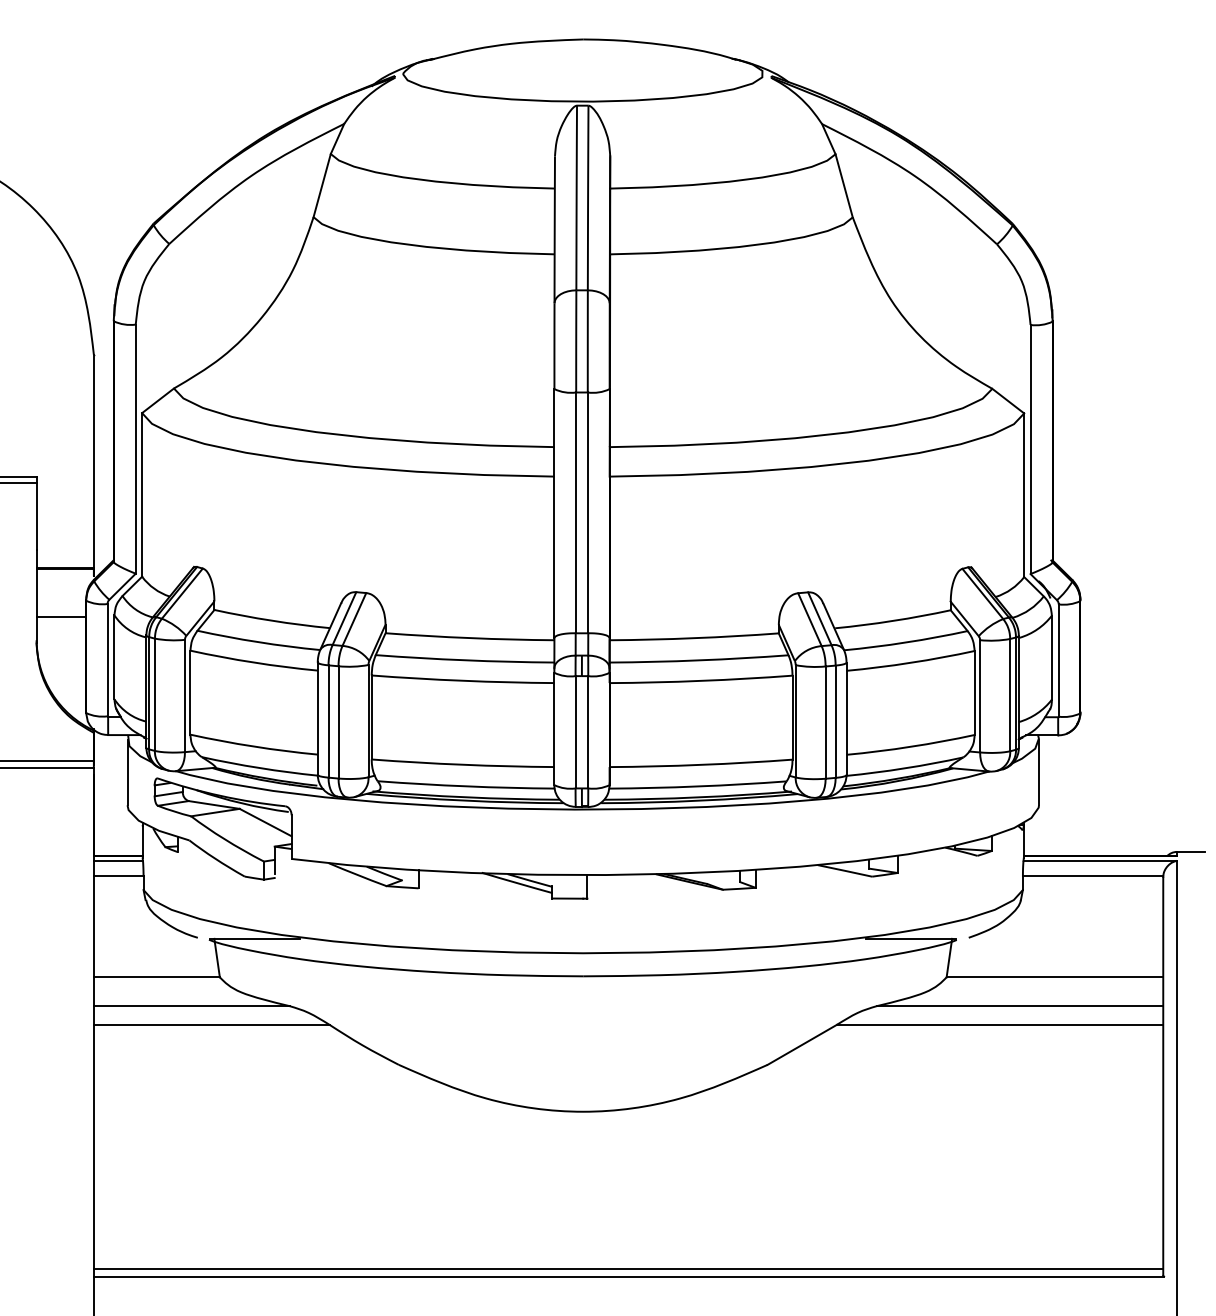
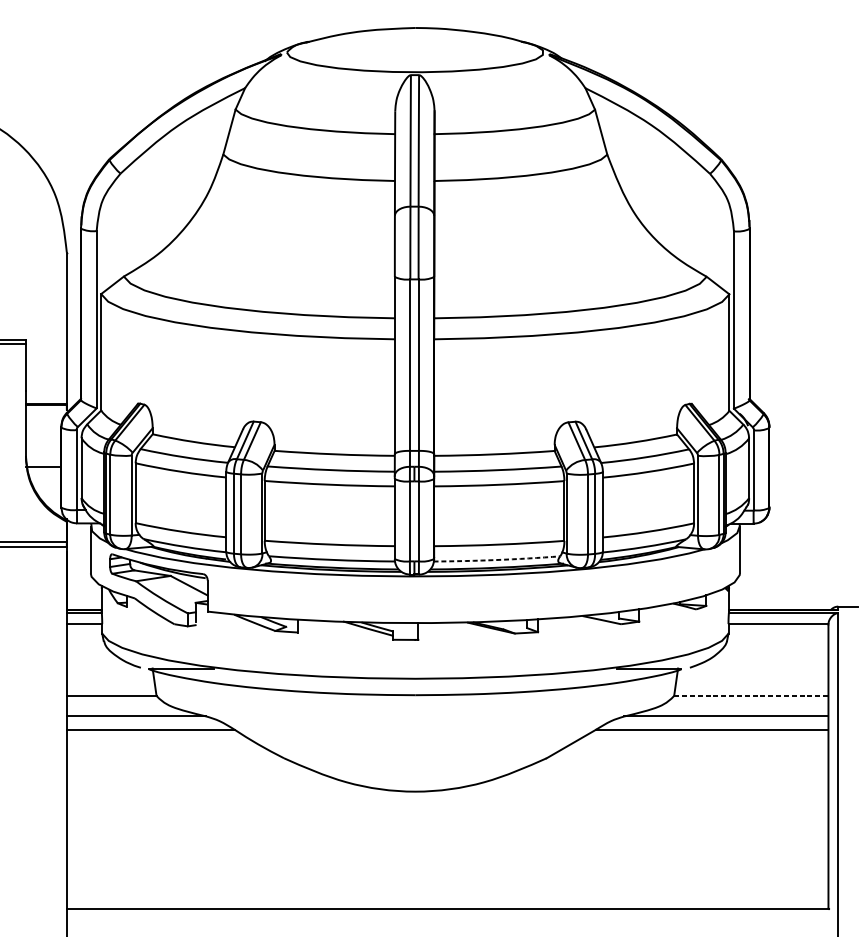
line: (61, 617) -> (43, 467), moved
arc: (697, 786) -> (496, 560), solid -> dashed
line: (1055, 977) -> (751, 696), solid -> dashed
line: (628, 1268) -> (447, 903), removed

